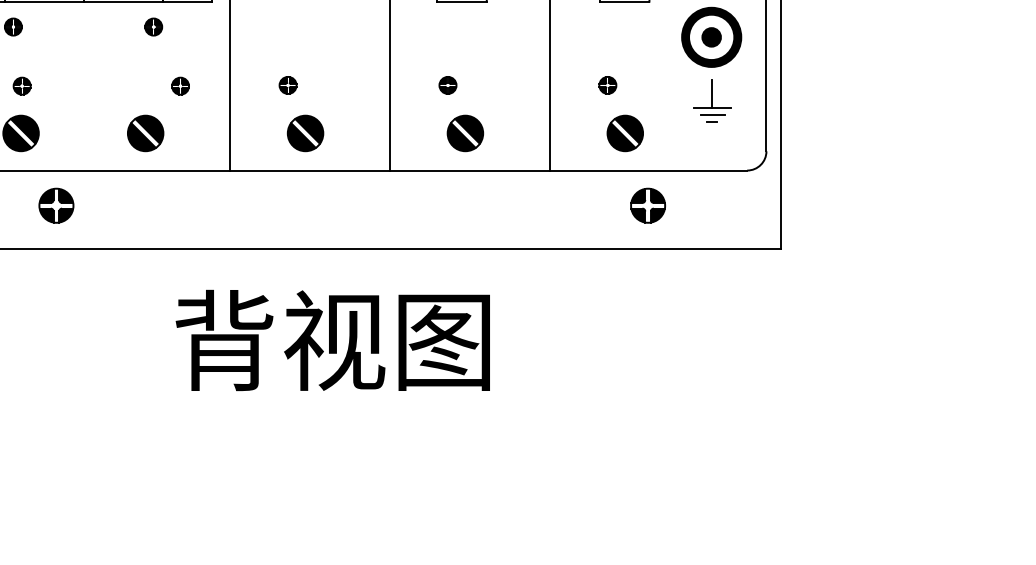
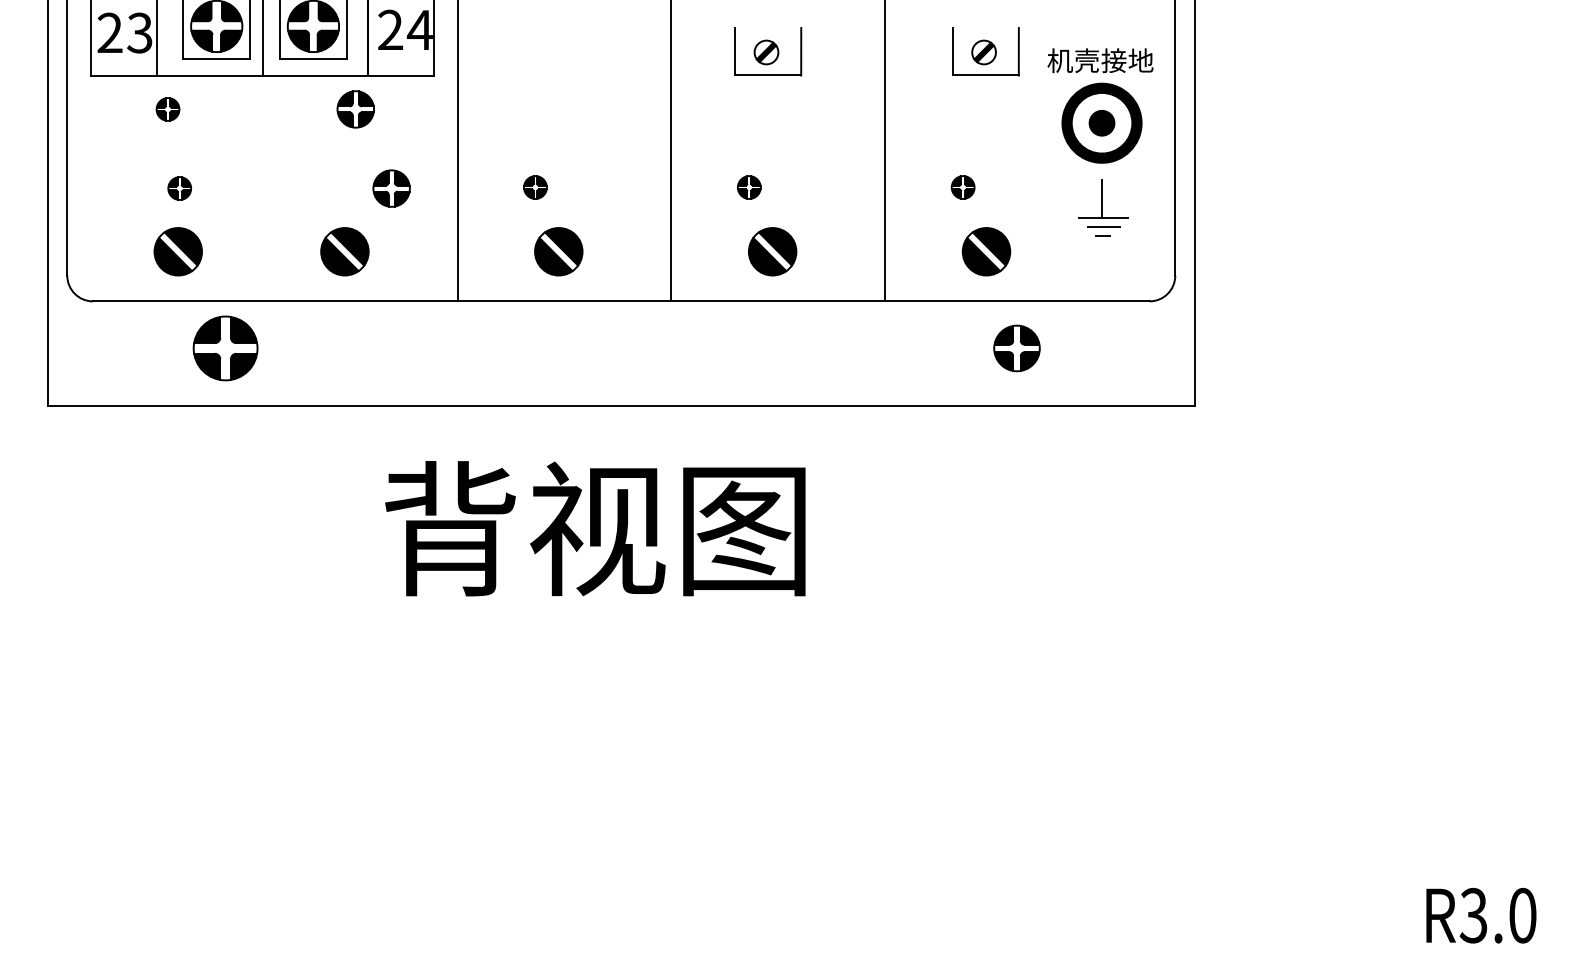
part: (153, 27) -> (355, 109), size x1.6
part: (180, 86) -> (391, 188), size x1.6
part: (56, 205) -> (225, 348), size x1.4

